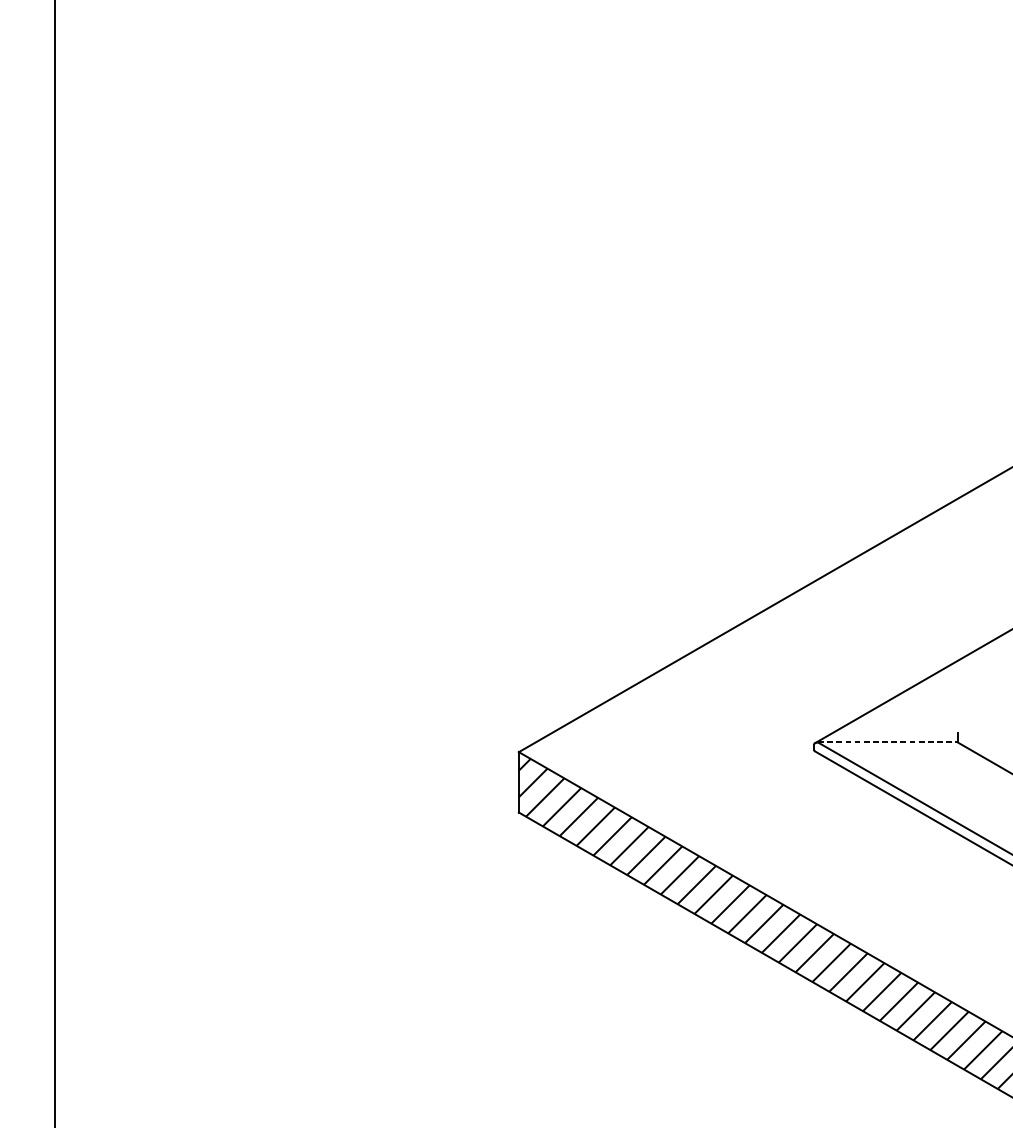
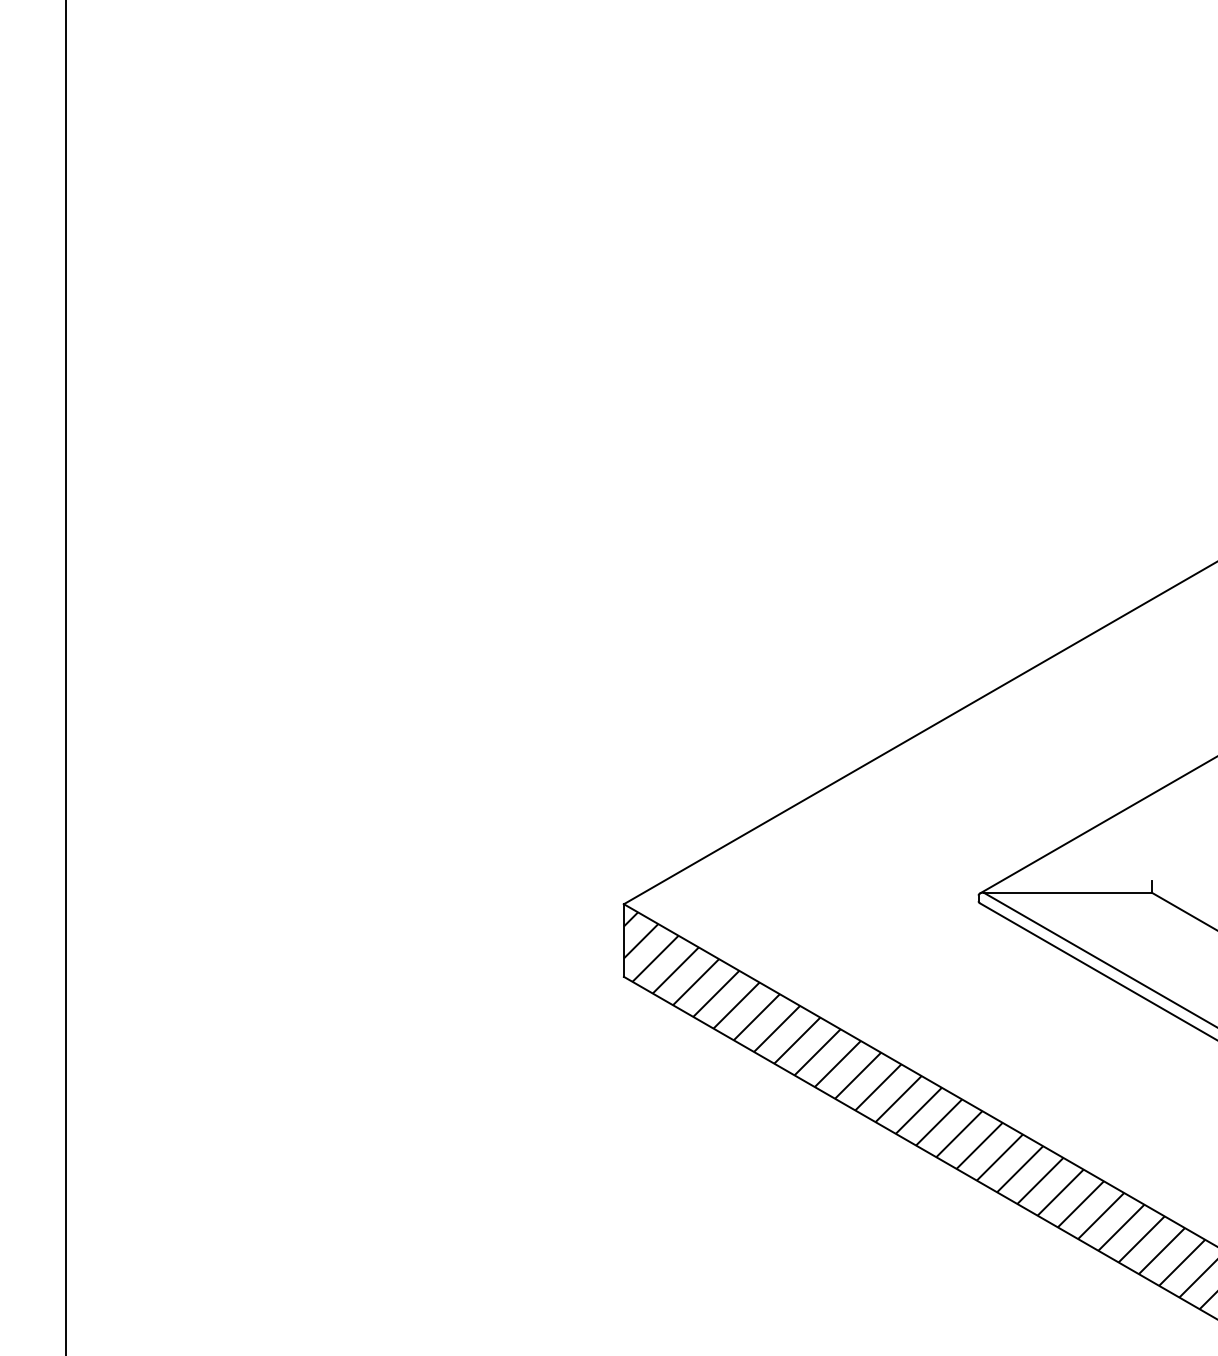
line: (888, 742) -> (1068, 892), dashed -> solid

